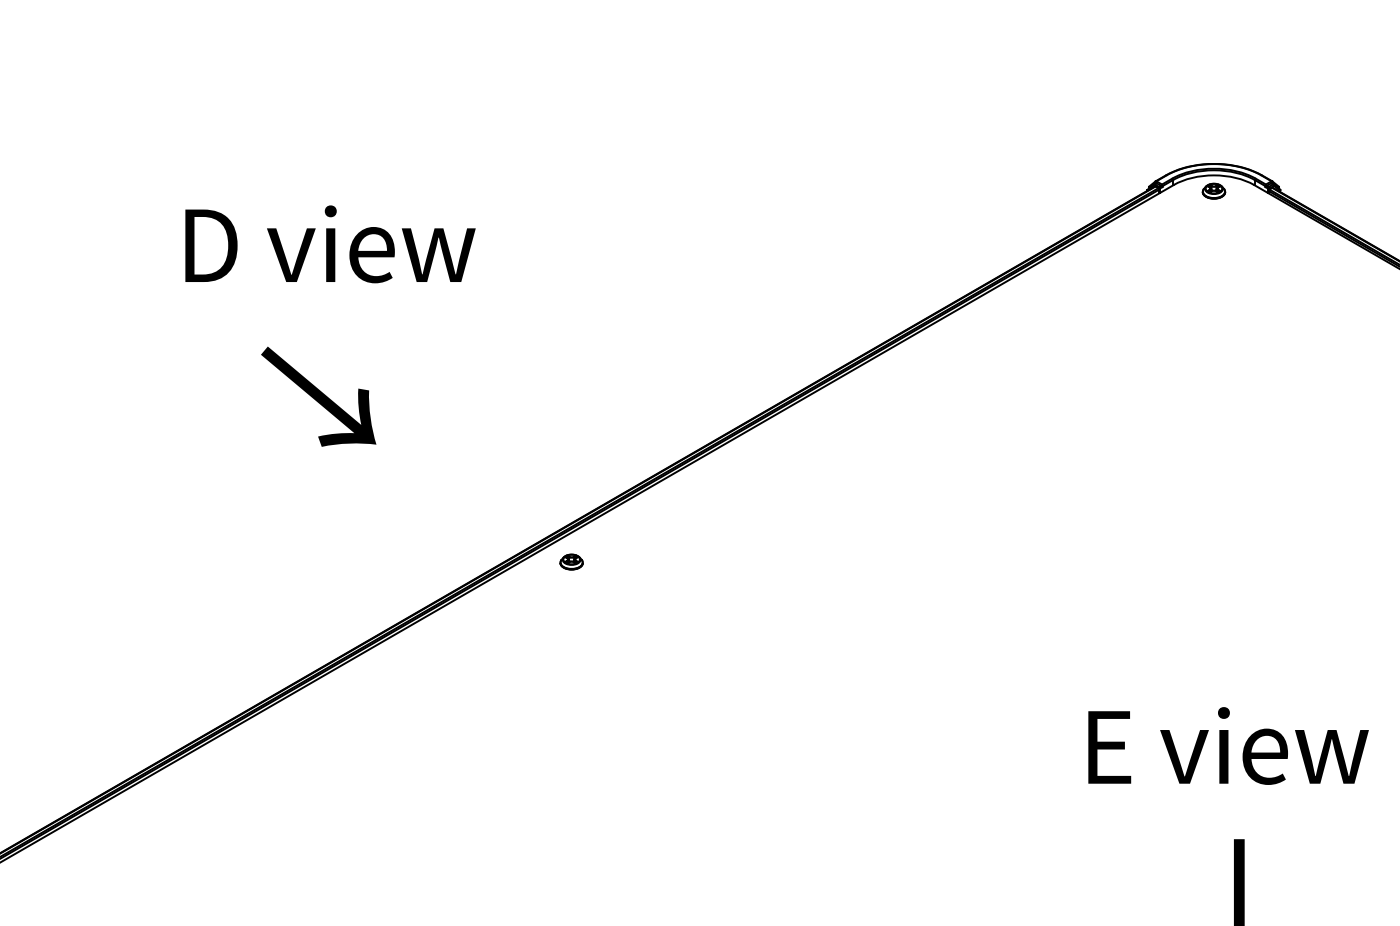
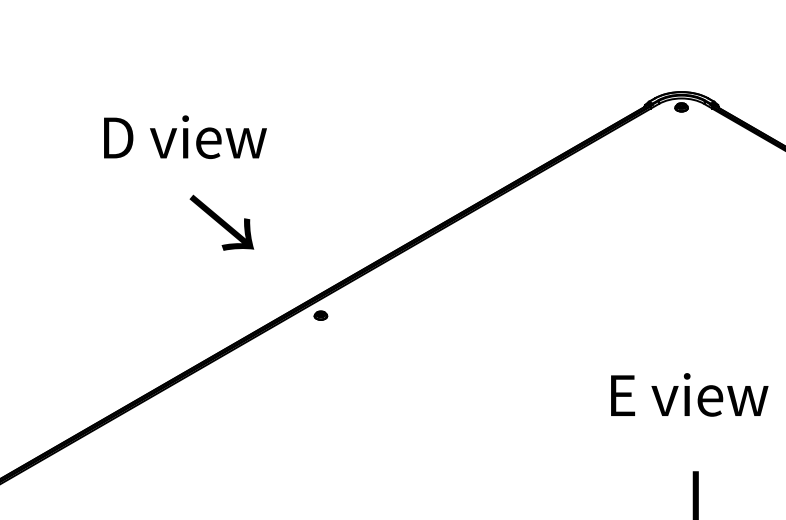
text: (317, 396) -> (221, 222), moved
text: (1228, 745) -> (689, 394), moved

